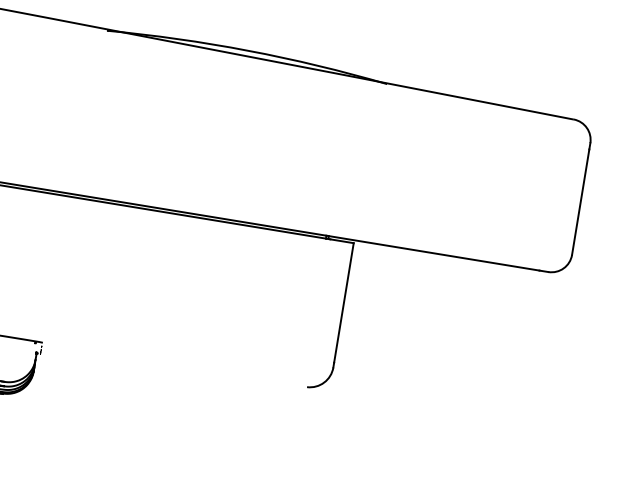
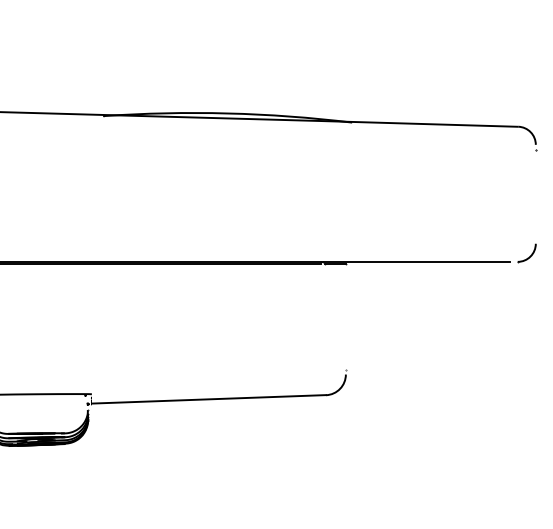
line: (173, 370) -> (208, 399), added

